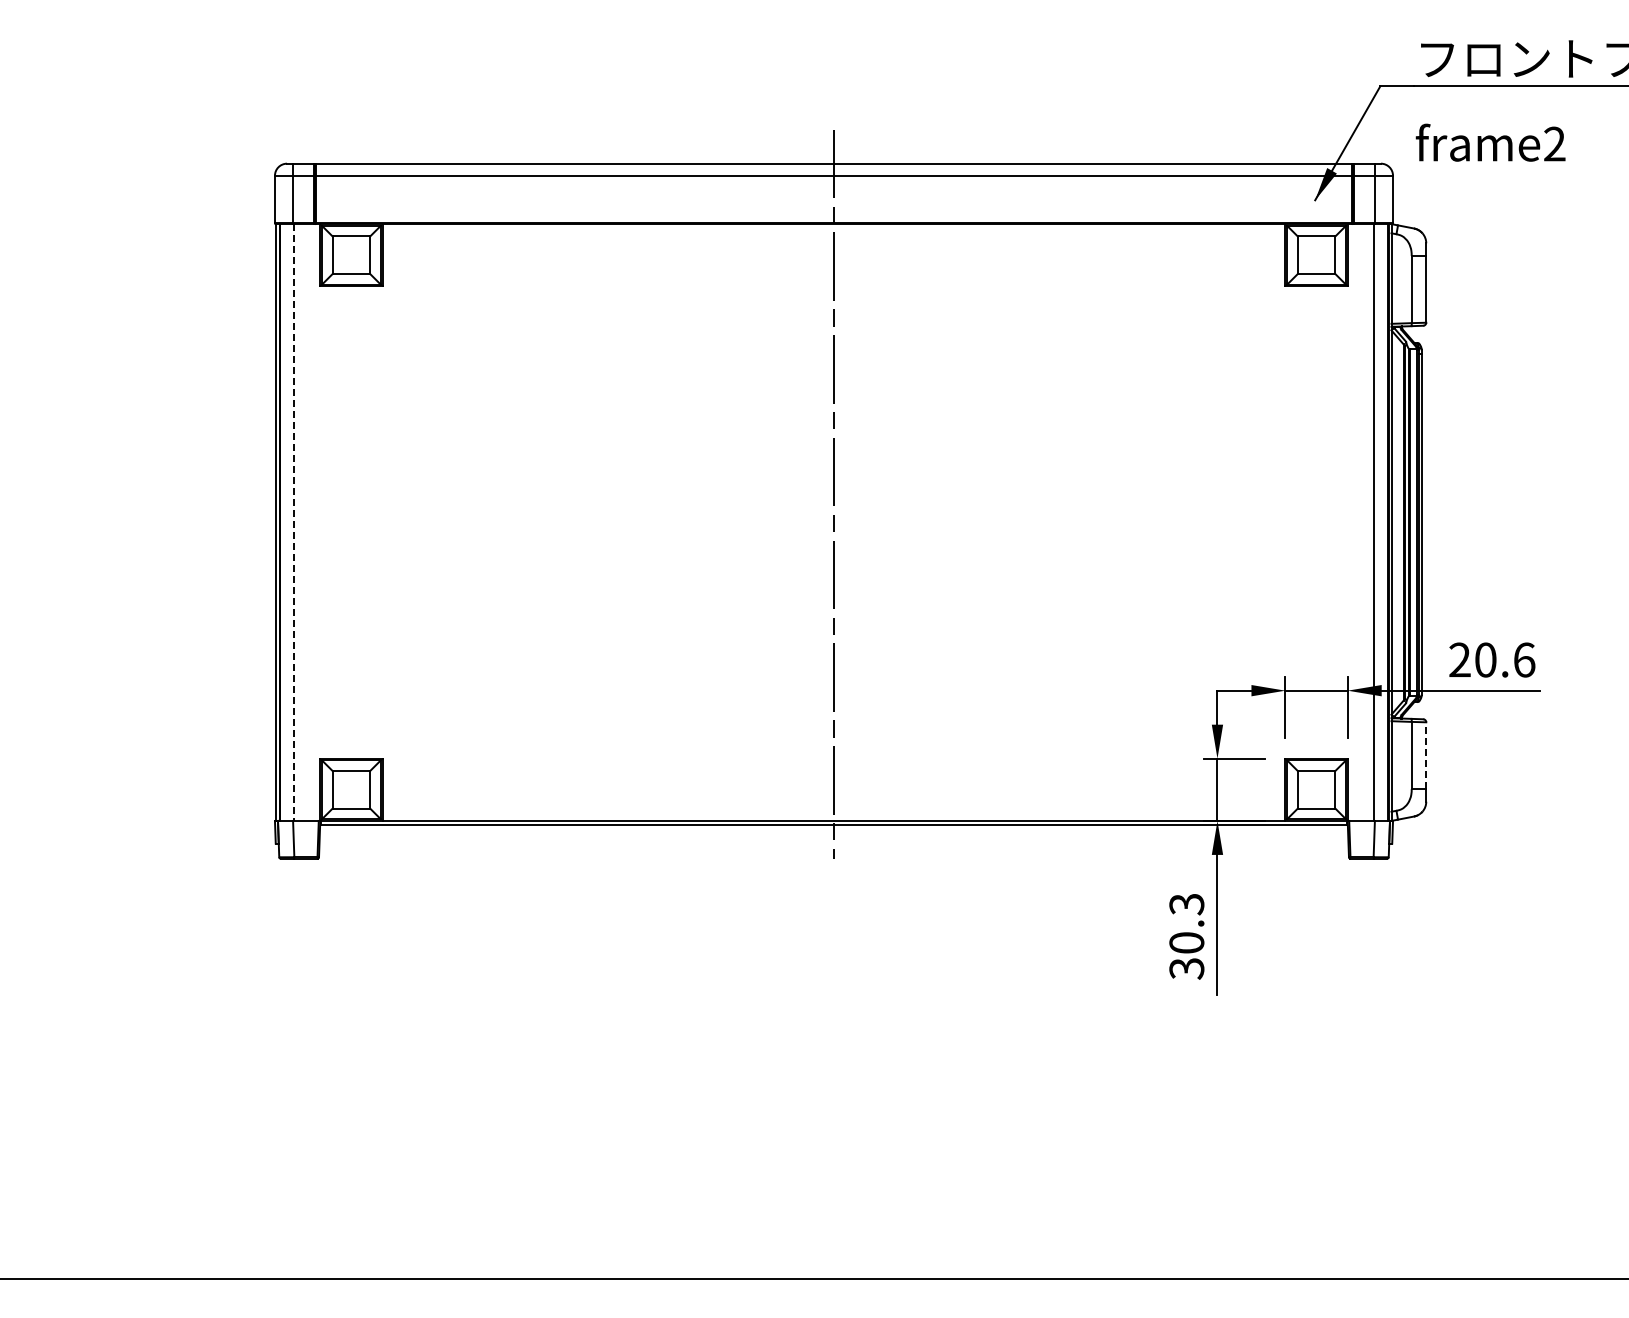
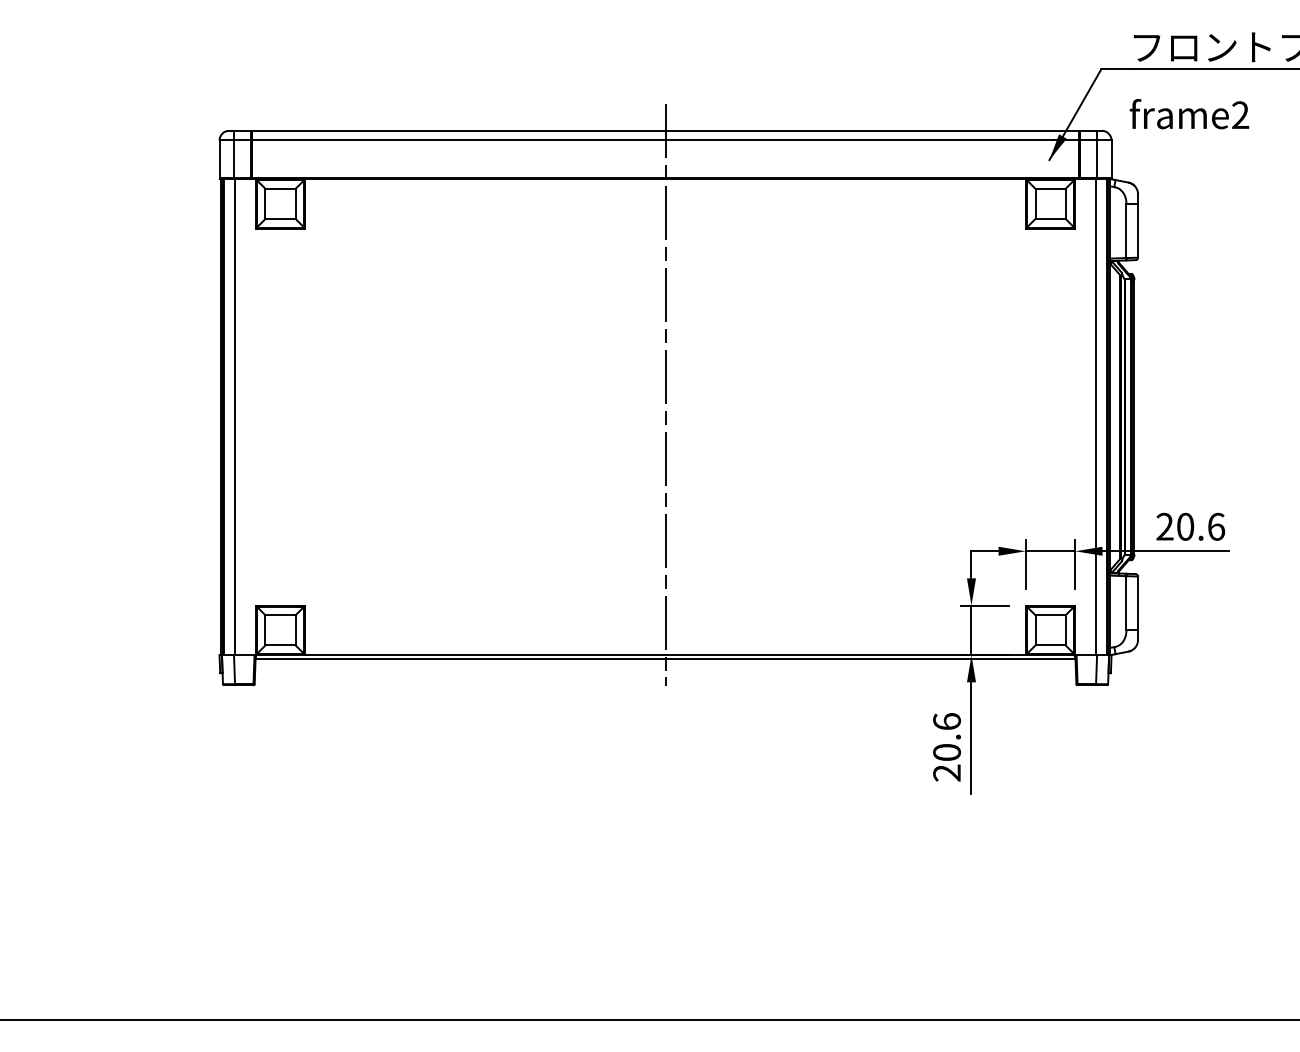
line: (293, 523) -> (234, 417), dashed -> solid
line: (1426, 755) -> (1138, 602), dashed -> solid
text: (1186, 936) -> (946, 747), 30.3 -> 20.6

